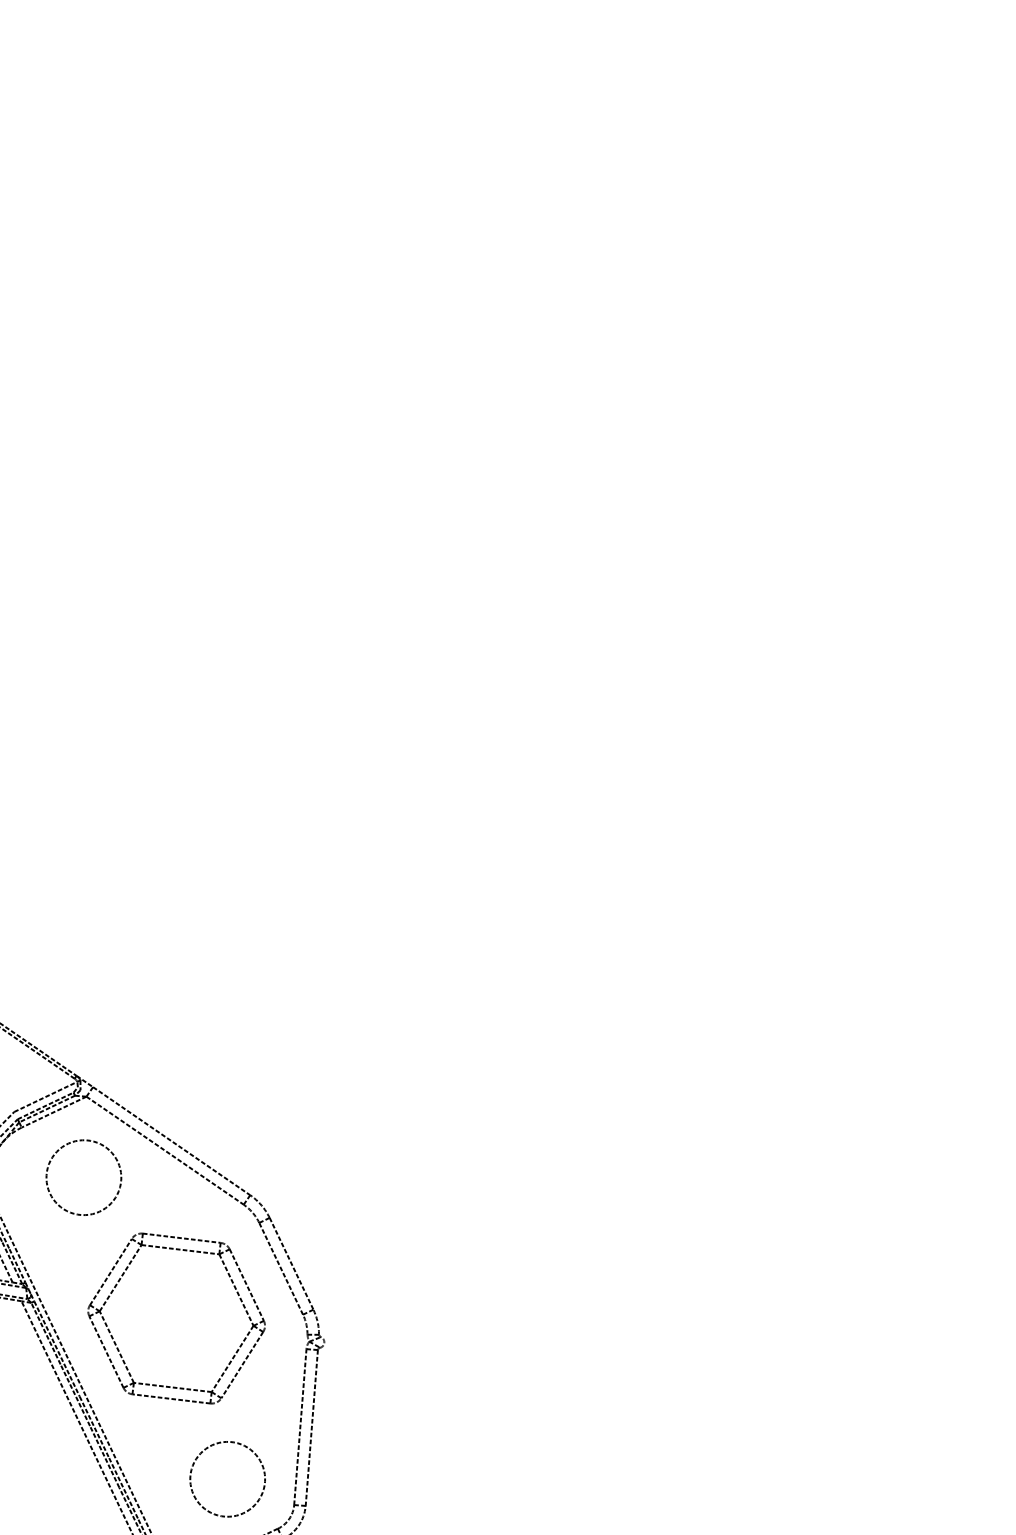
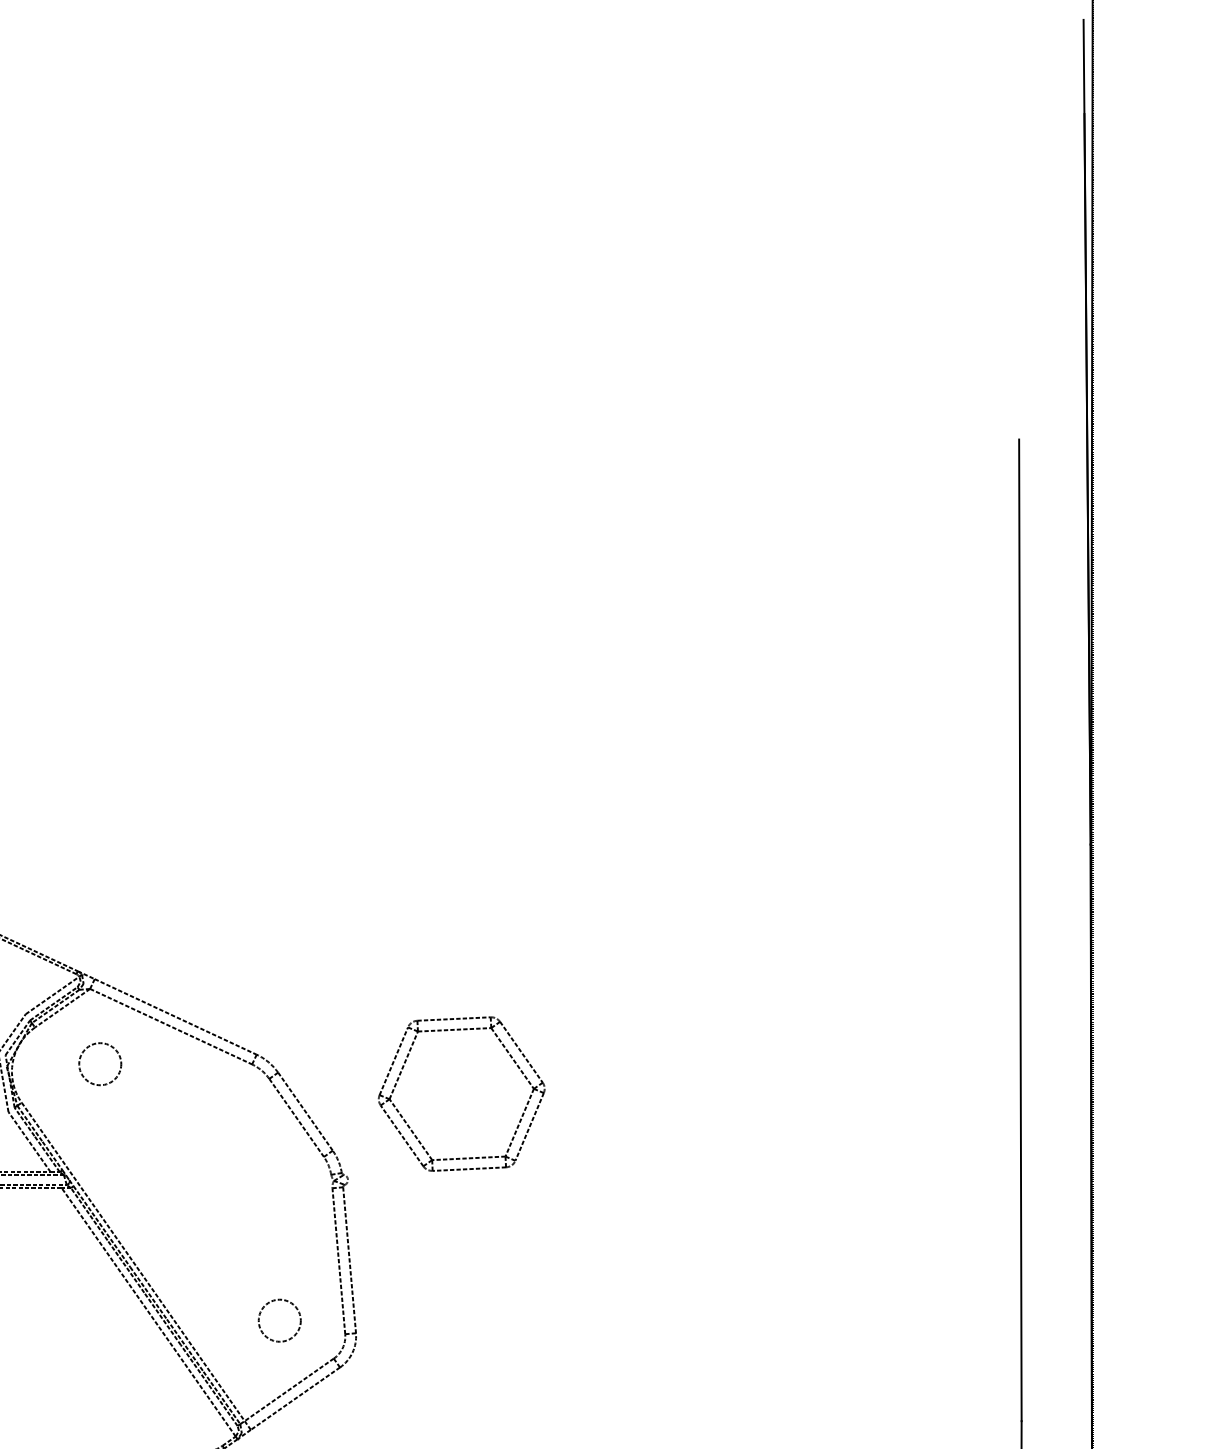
circle: (84, 1178) -> (100, 1064), size x0.6
part: (234, 1288) -> (510, 1057), moved
circle: (227, 1479) -> (279, 1320), size x0.6

